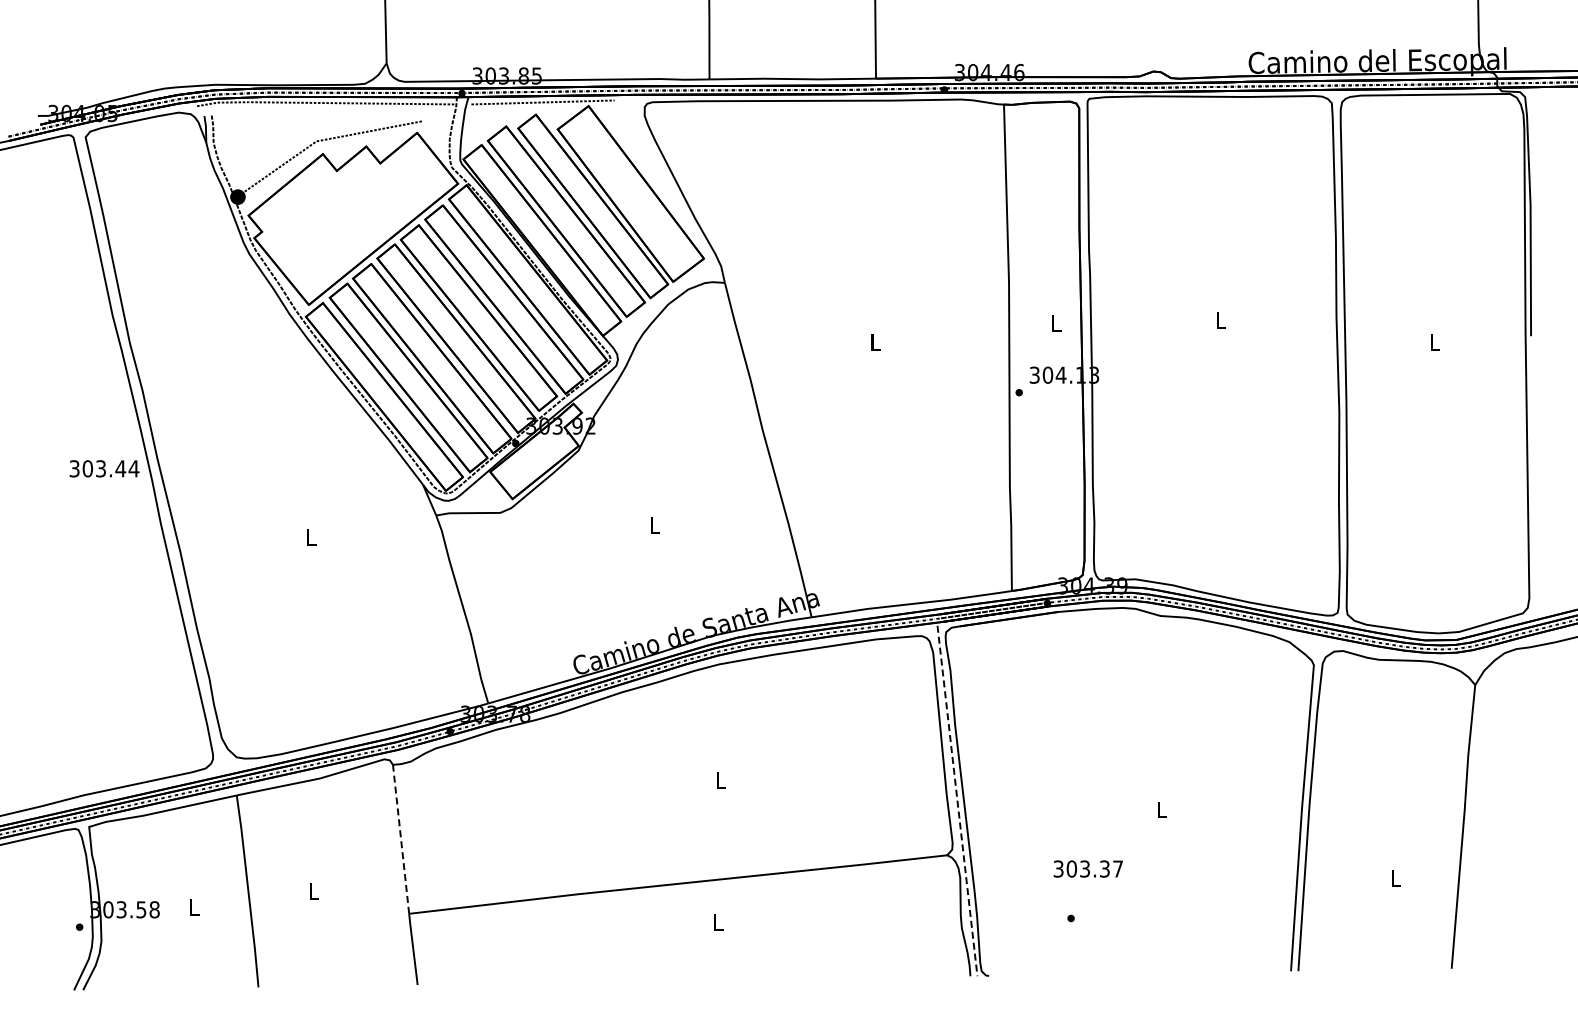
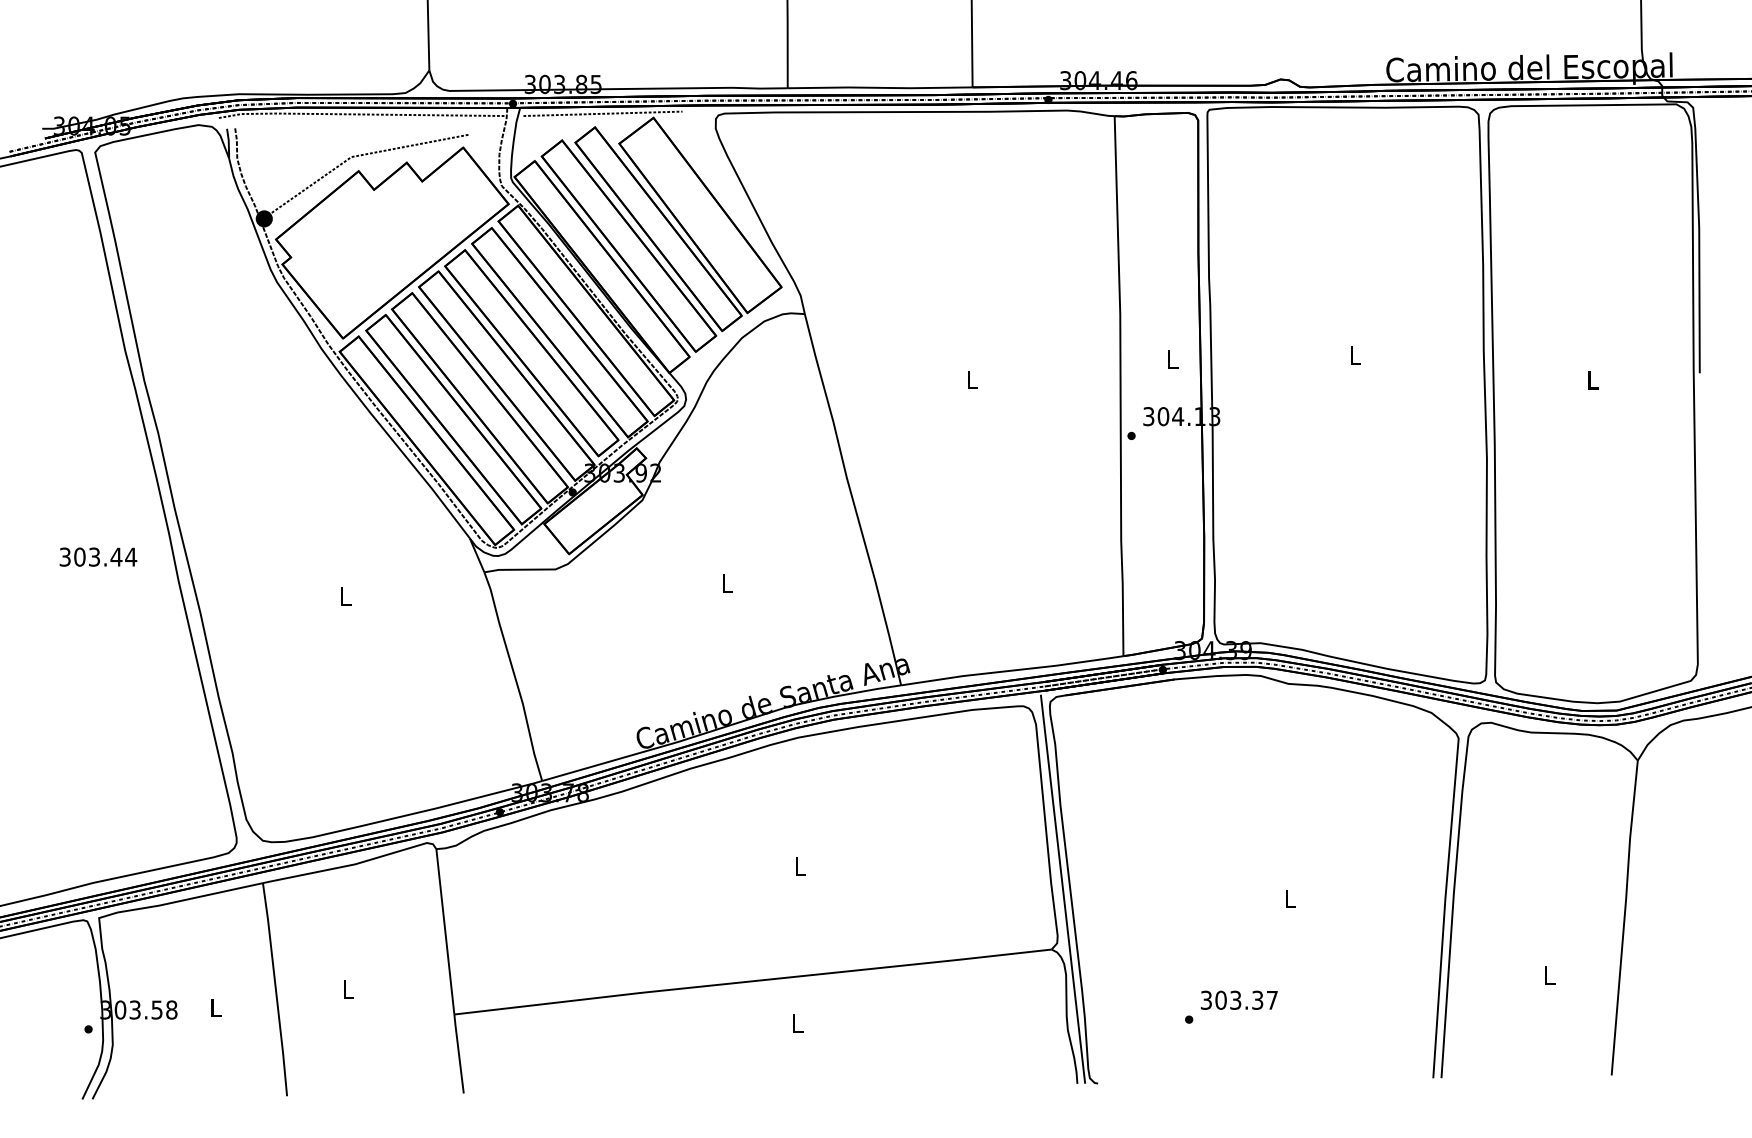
text: (104, 468) -> (98, 556), moved
line: (957, 801) -> (1063, 889), dashed -> solid
line: (401, 839) -> (445, 932), dashed -> solid
text: (1087, 868) -> (1238, 999), moved

